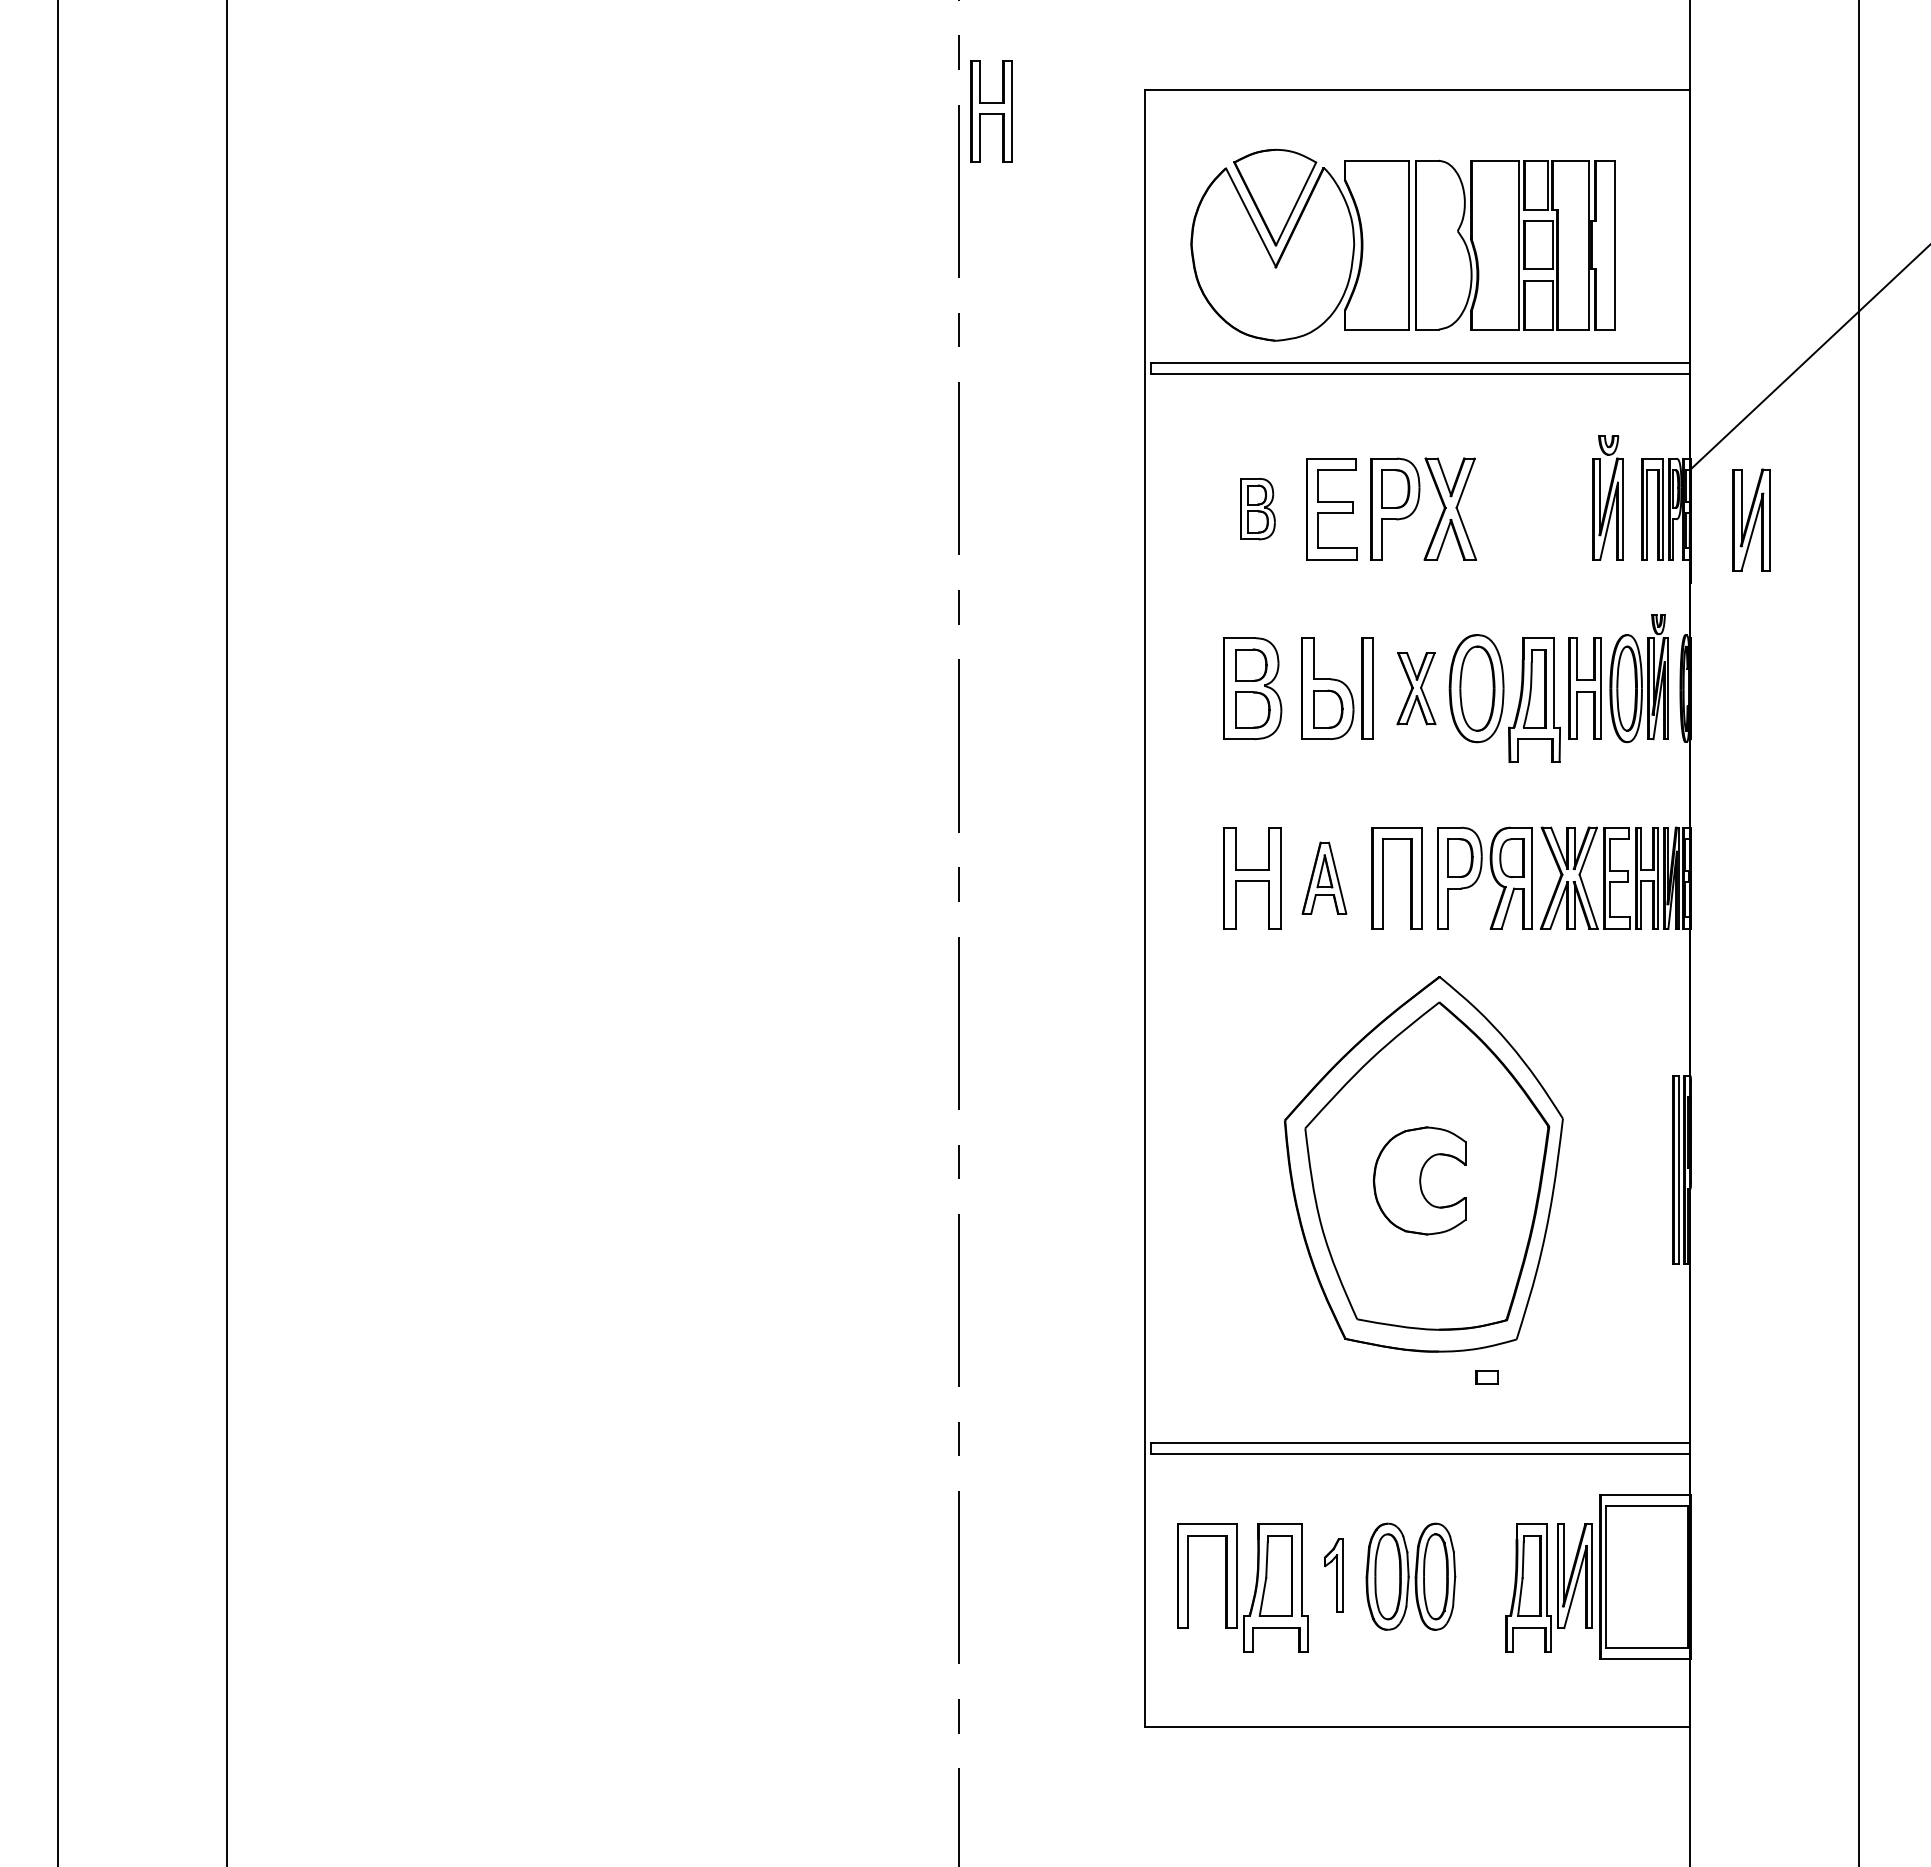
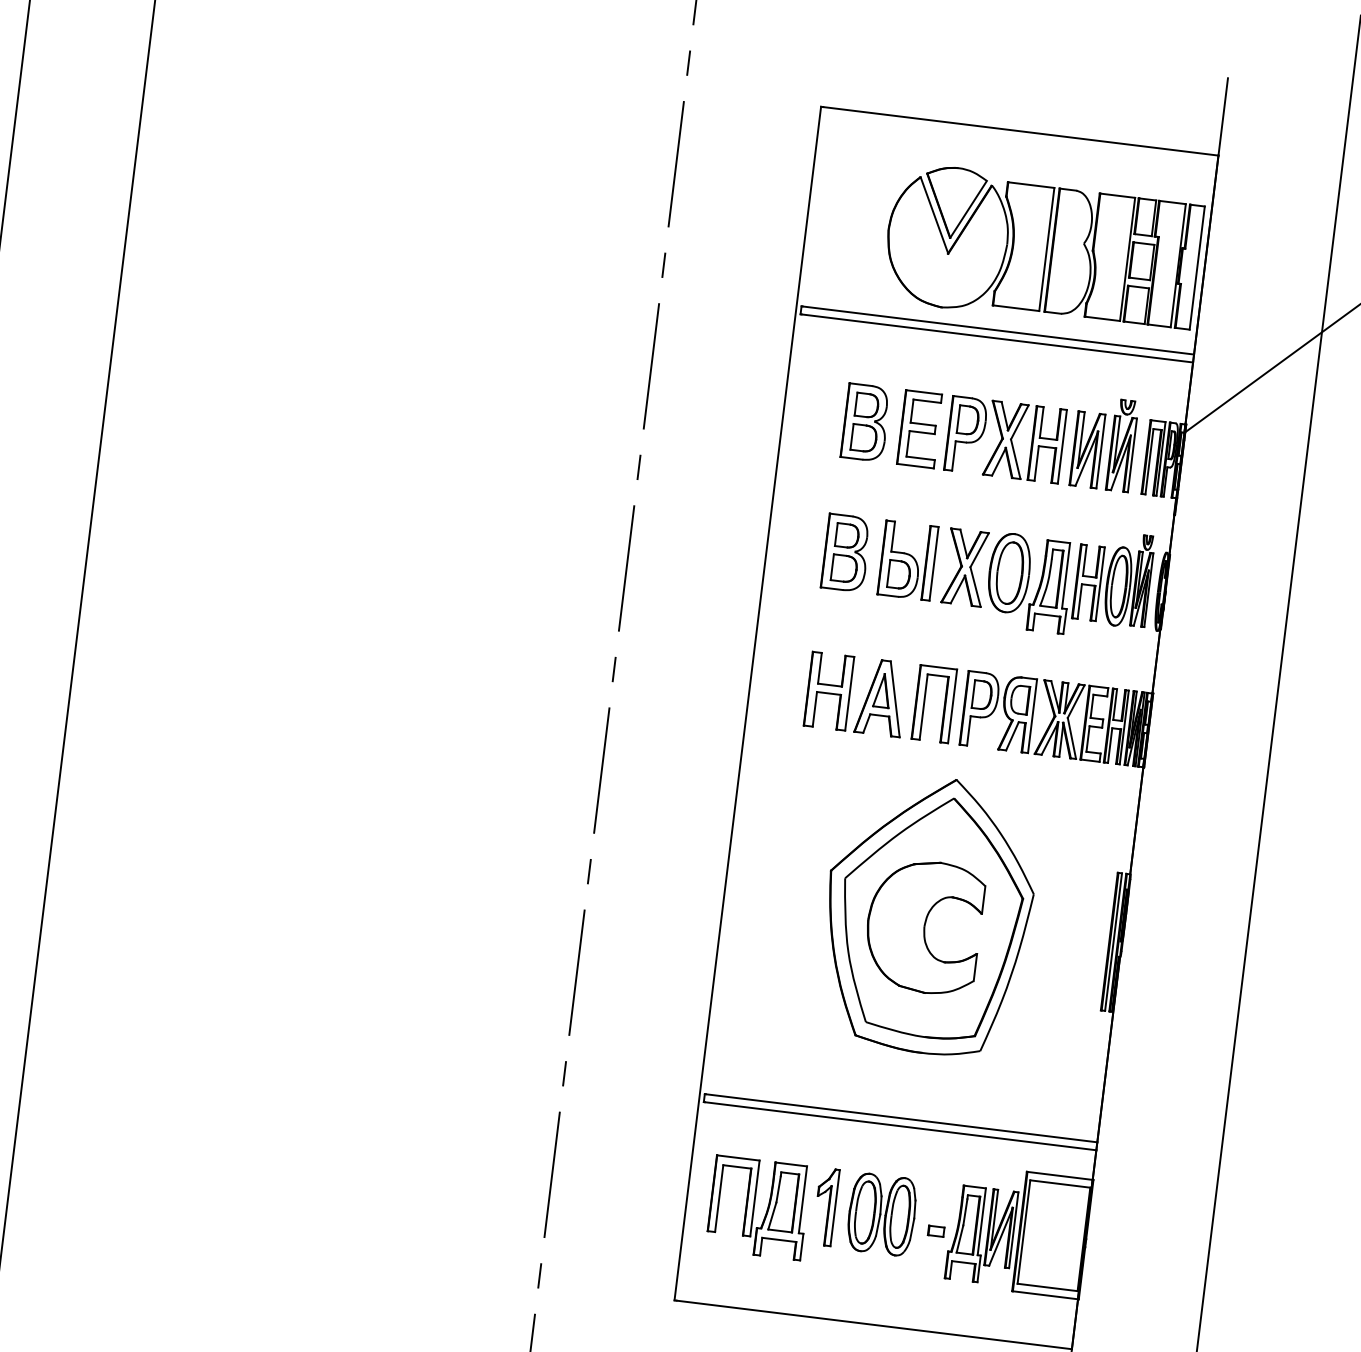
part: (991, 111) -> (1047, 445), moved
part: (1402, 244) -> (1042, 248), moved
part: (1257, 508) -> (865, 422), size x1.67
part: (1751, 519) -> (1087, 449), moved
part: (1416, 688) -> (965, 567), size x1.43
part: (1324, 877) -> (881, 697), size x1.43
part: (1419, 1180) -> (923, 926), size x1.67
part: (1486, 1377) -> (935, 1231), moved
part: (1333, 1575) -> (825, 1206), size x1.43

